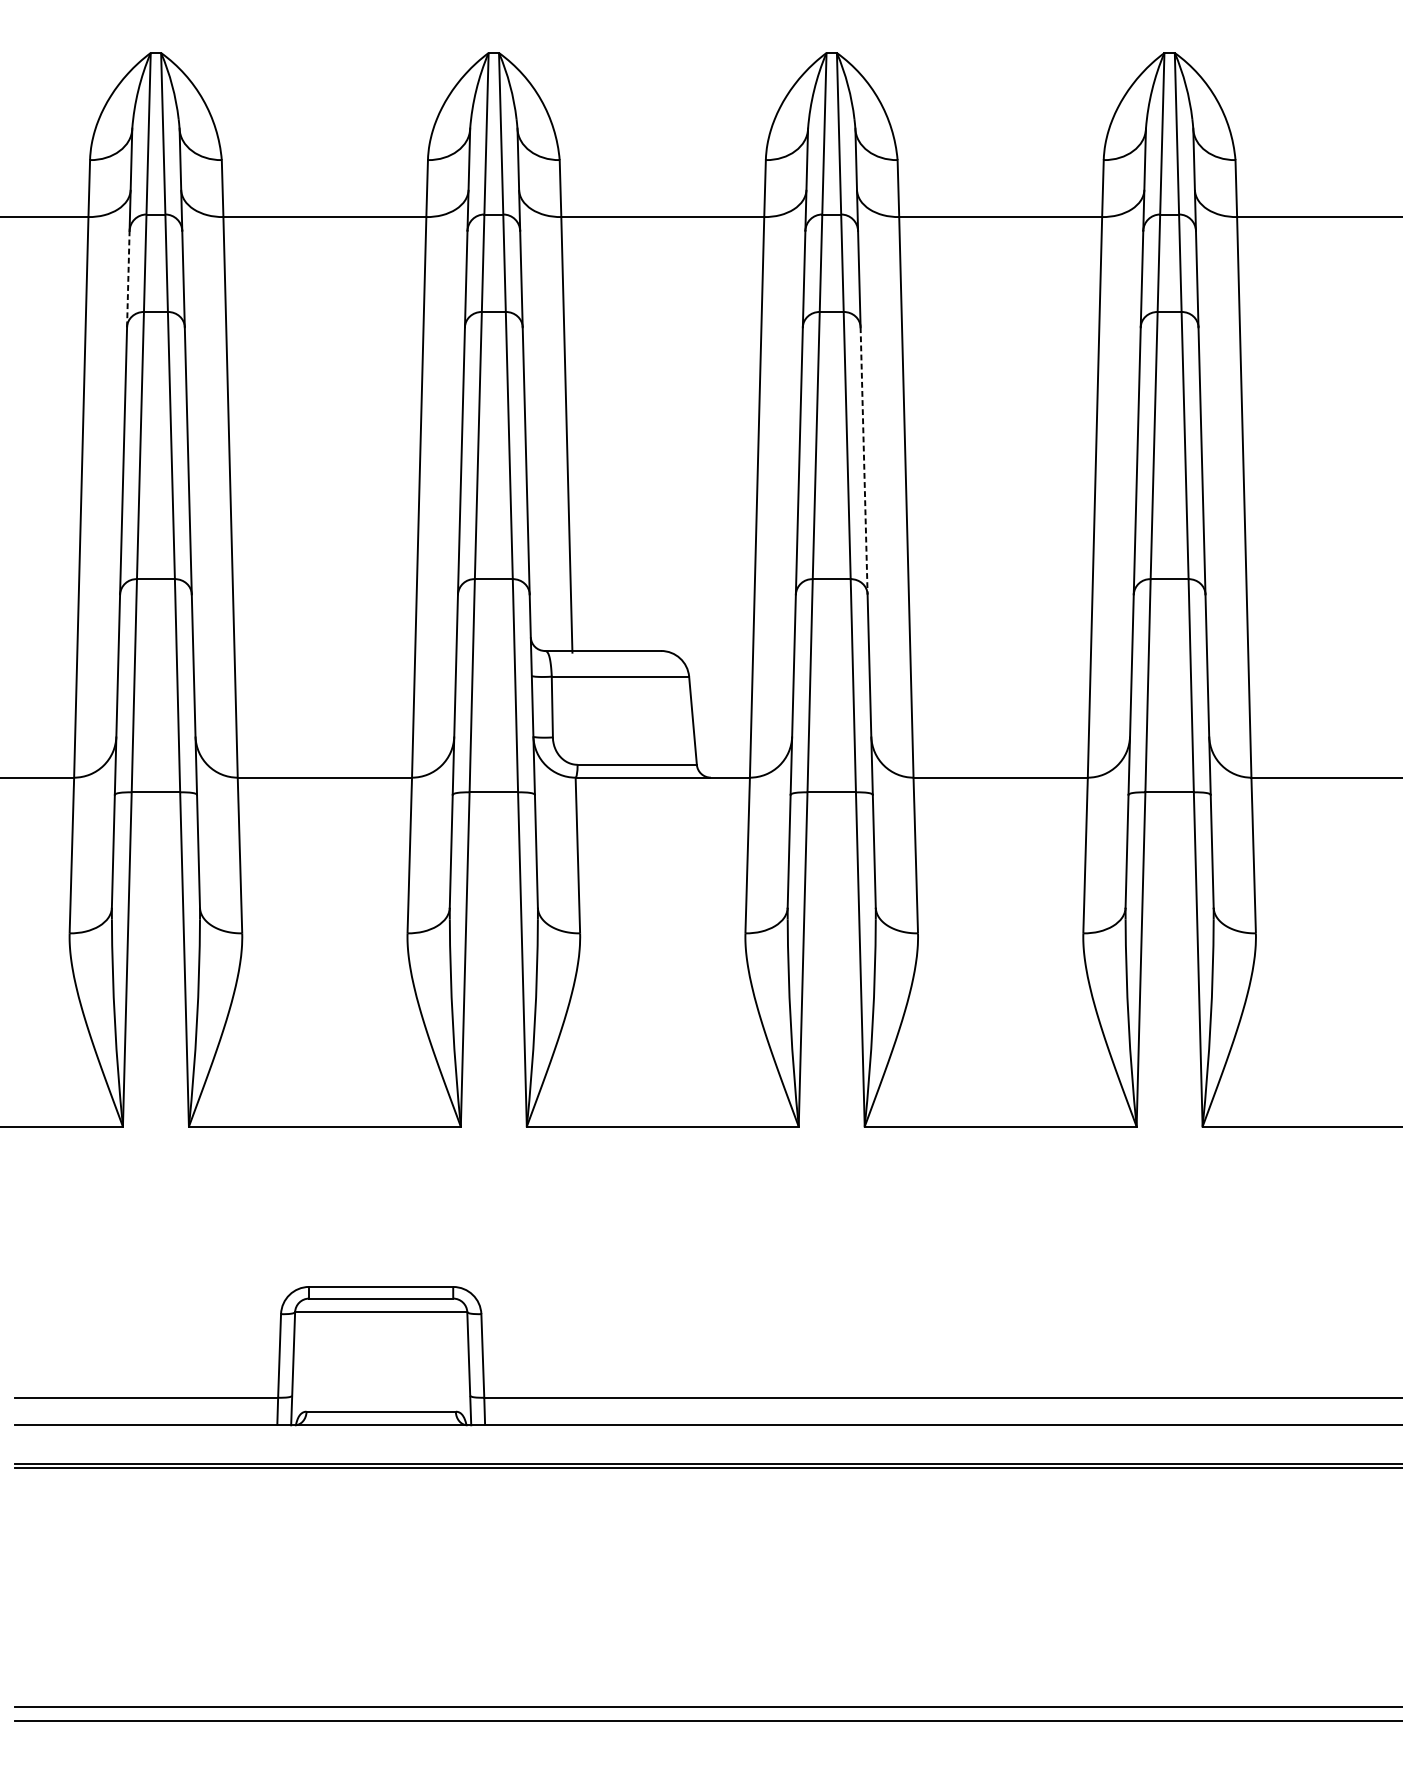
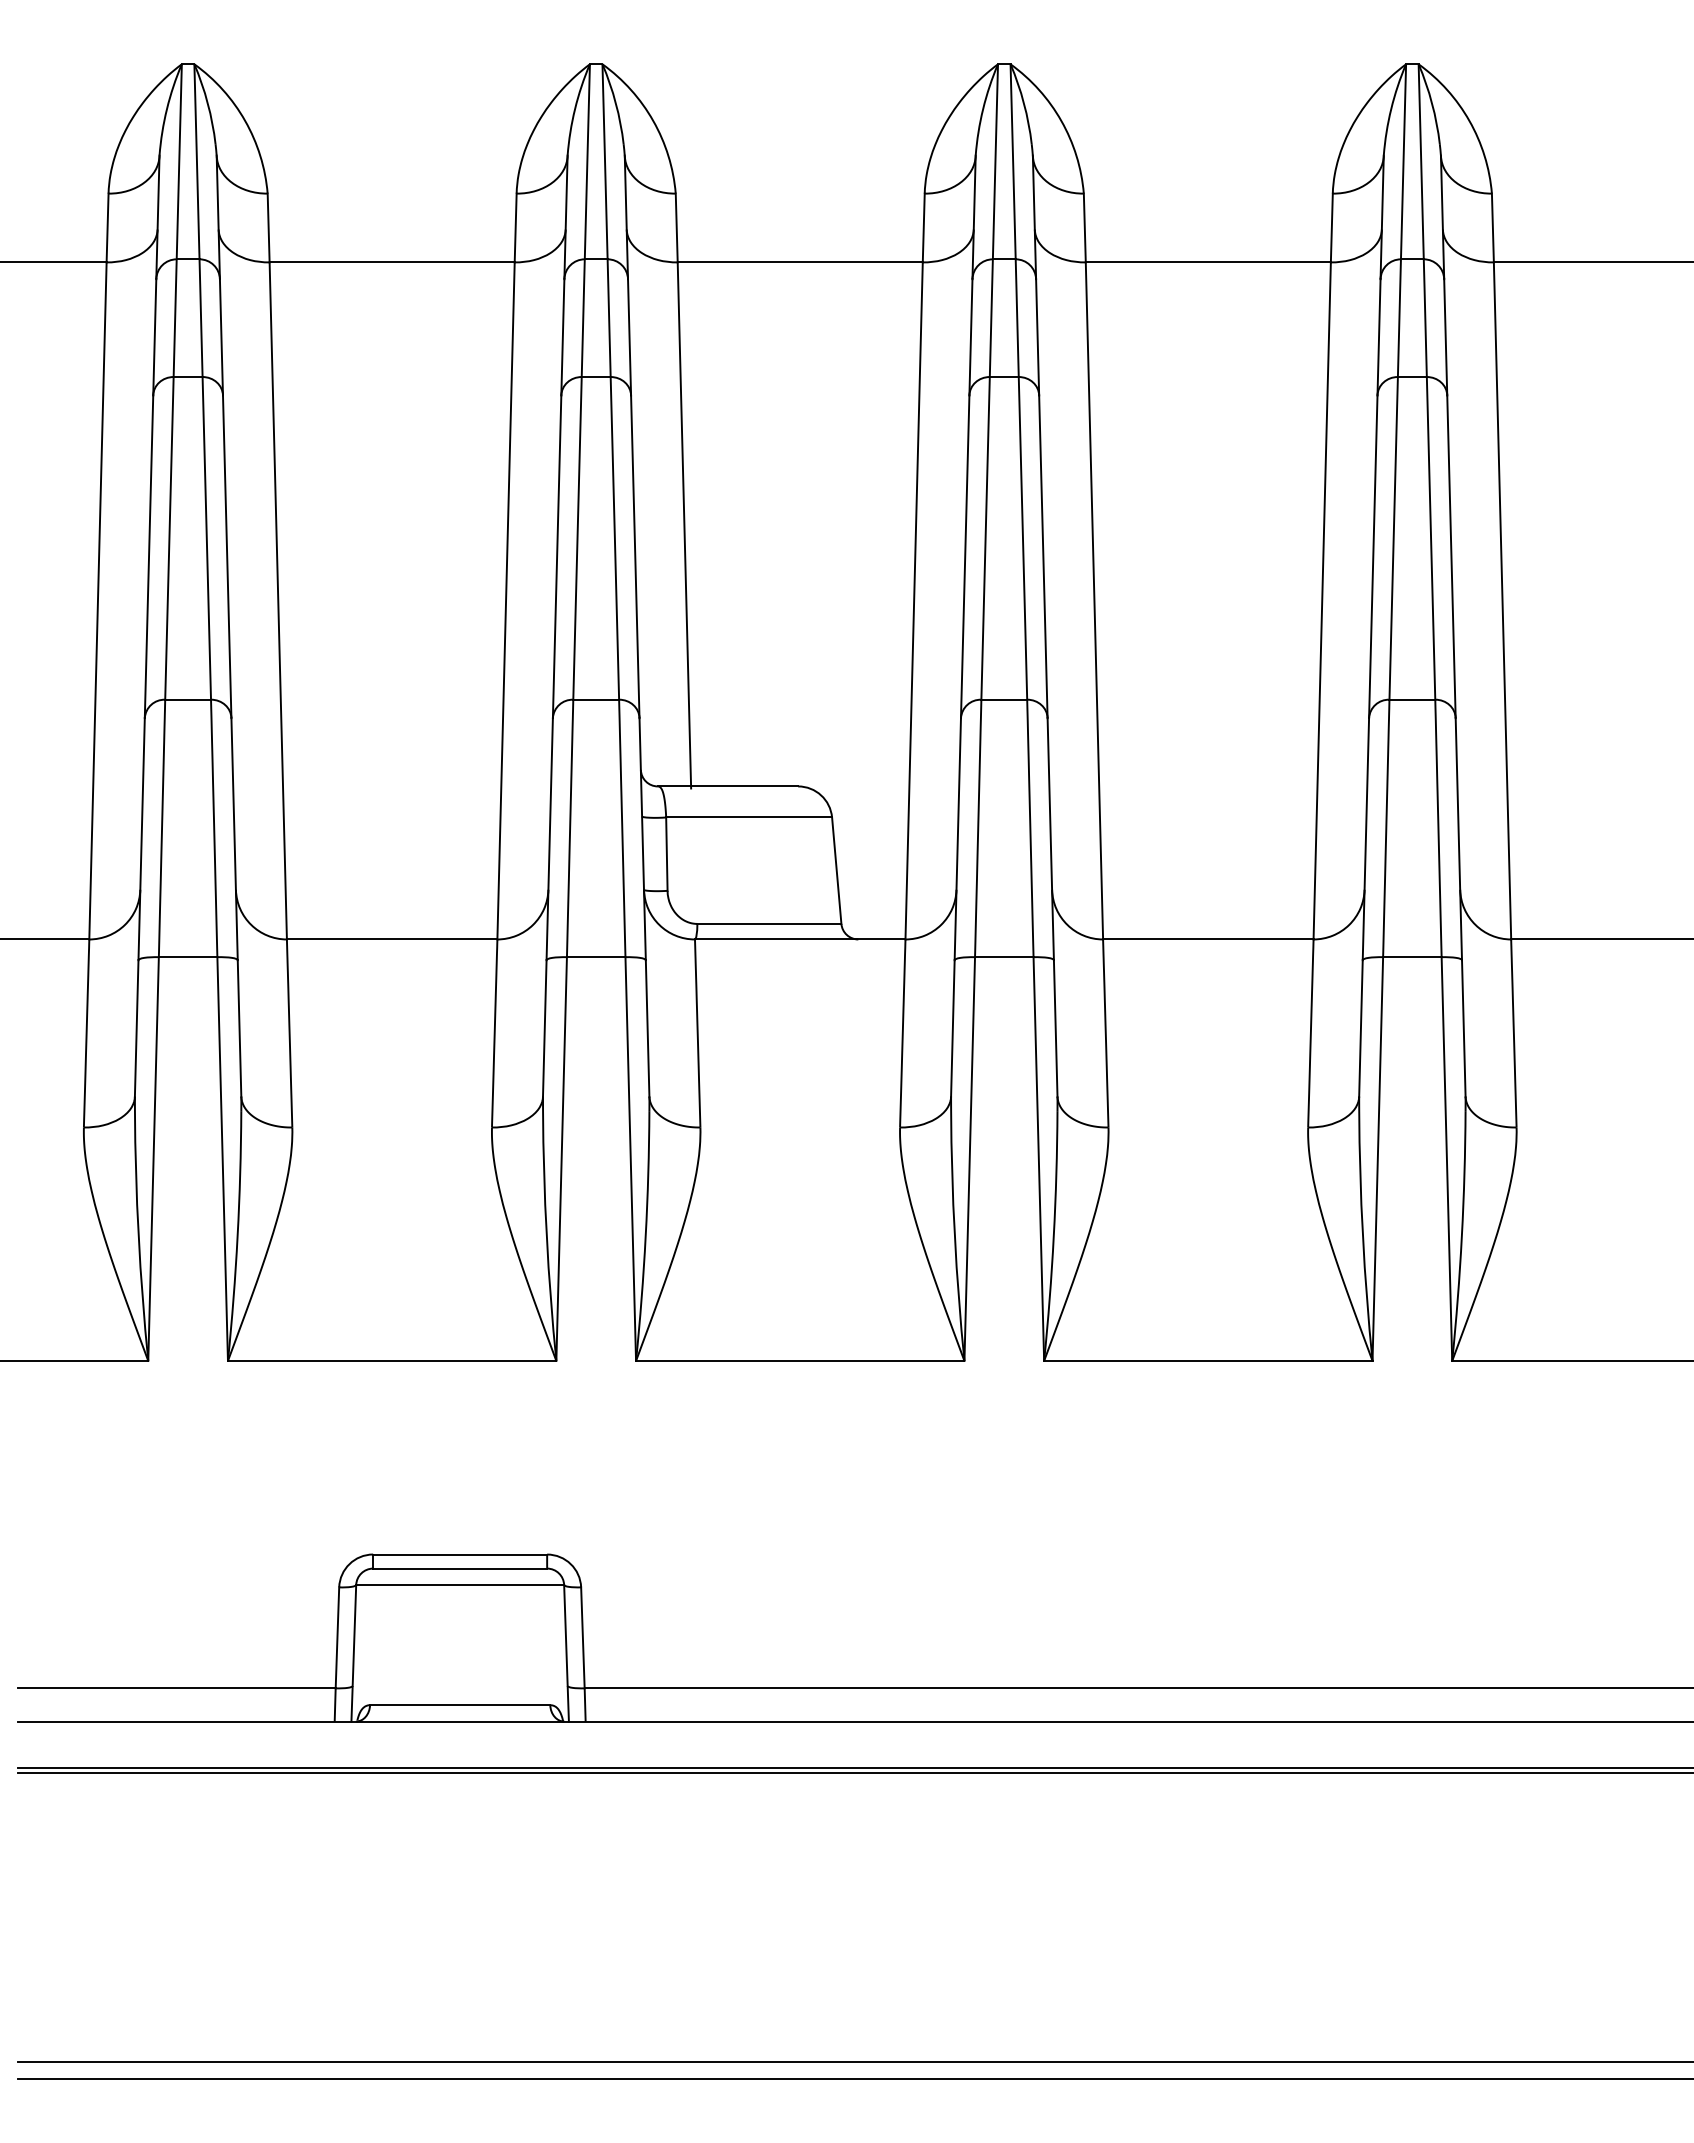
line: (128, 278) -> (154, 336), dashed -> solid
line: (864, 461) -> (1043, 557), dashed -> solid

